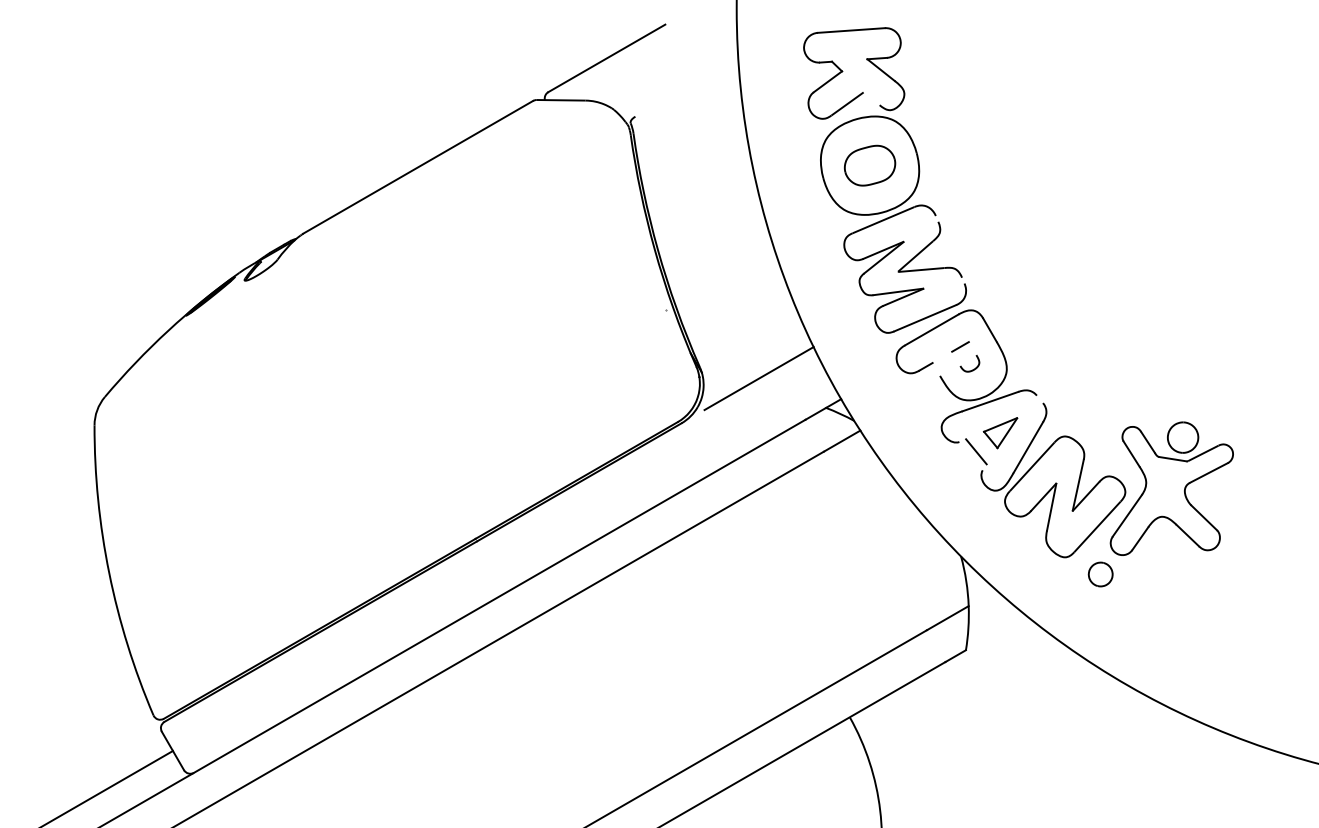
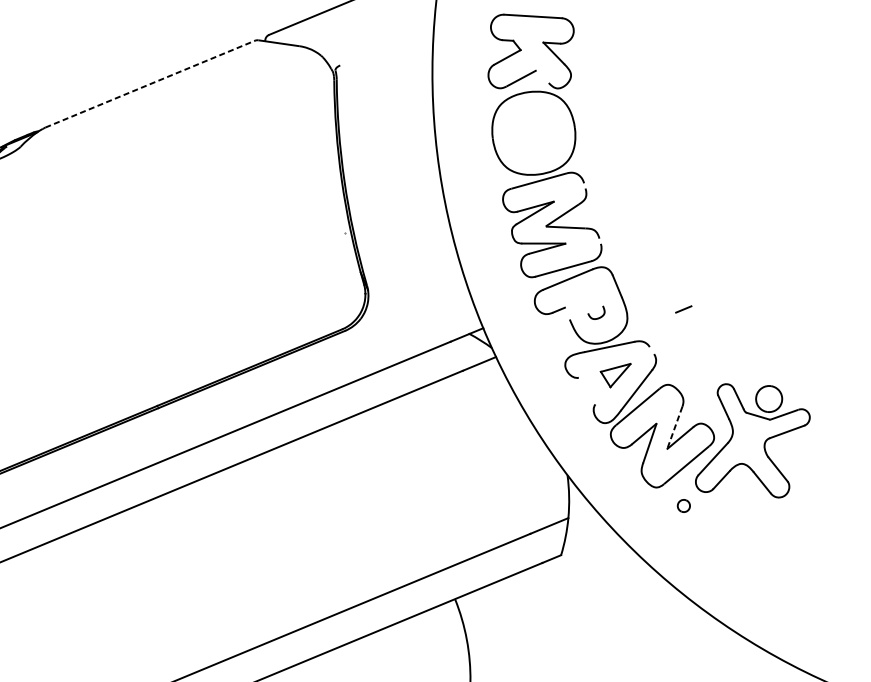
part: (870, 165) -> (534, 133), removed
line: (418, 167) -> (150, 84), solid -> dashed
line: (960, 346) -> (683, 309), moved
line: (758, 378) -> (415, 301), removed
line: (976, 451) -> (592, 387), removed
line: (1078, 485) -> (675, 427), solid -> dashed
part: (1100, 574) -> (683, 505), size x0.6

